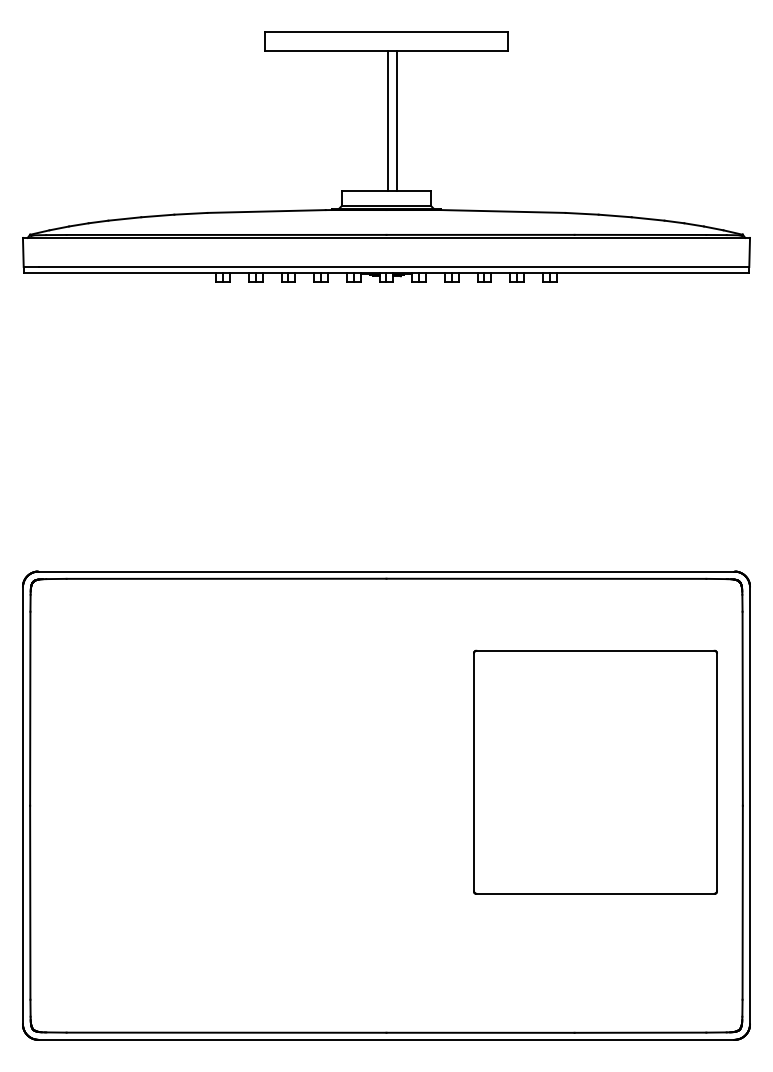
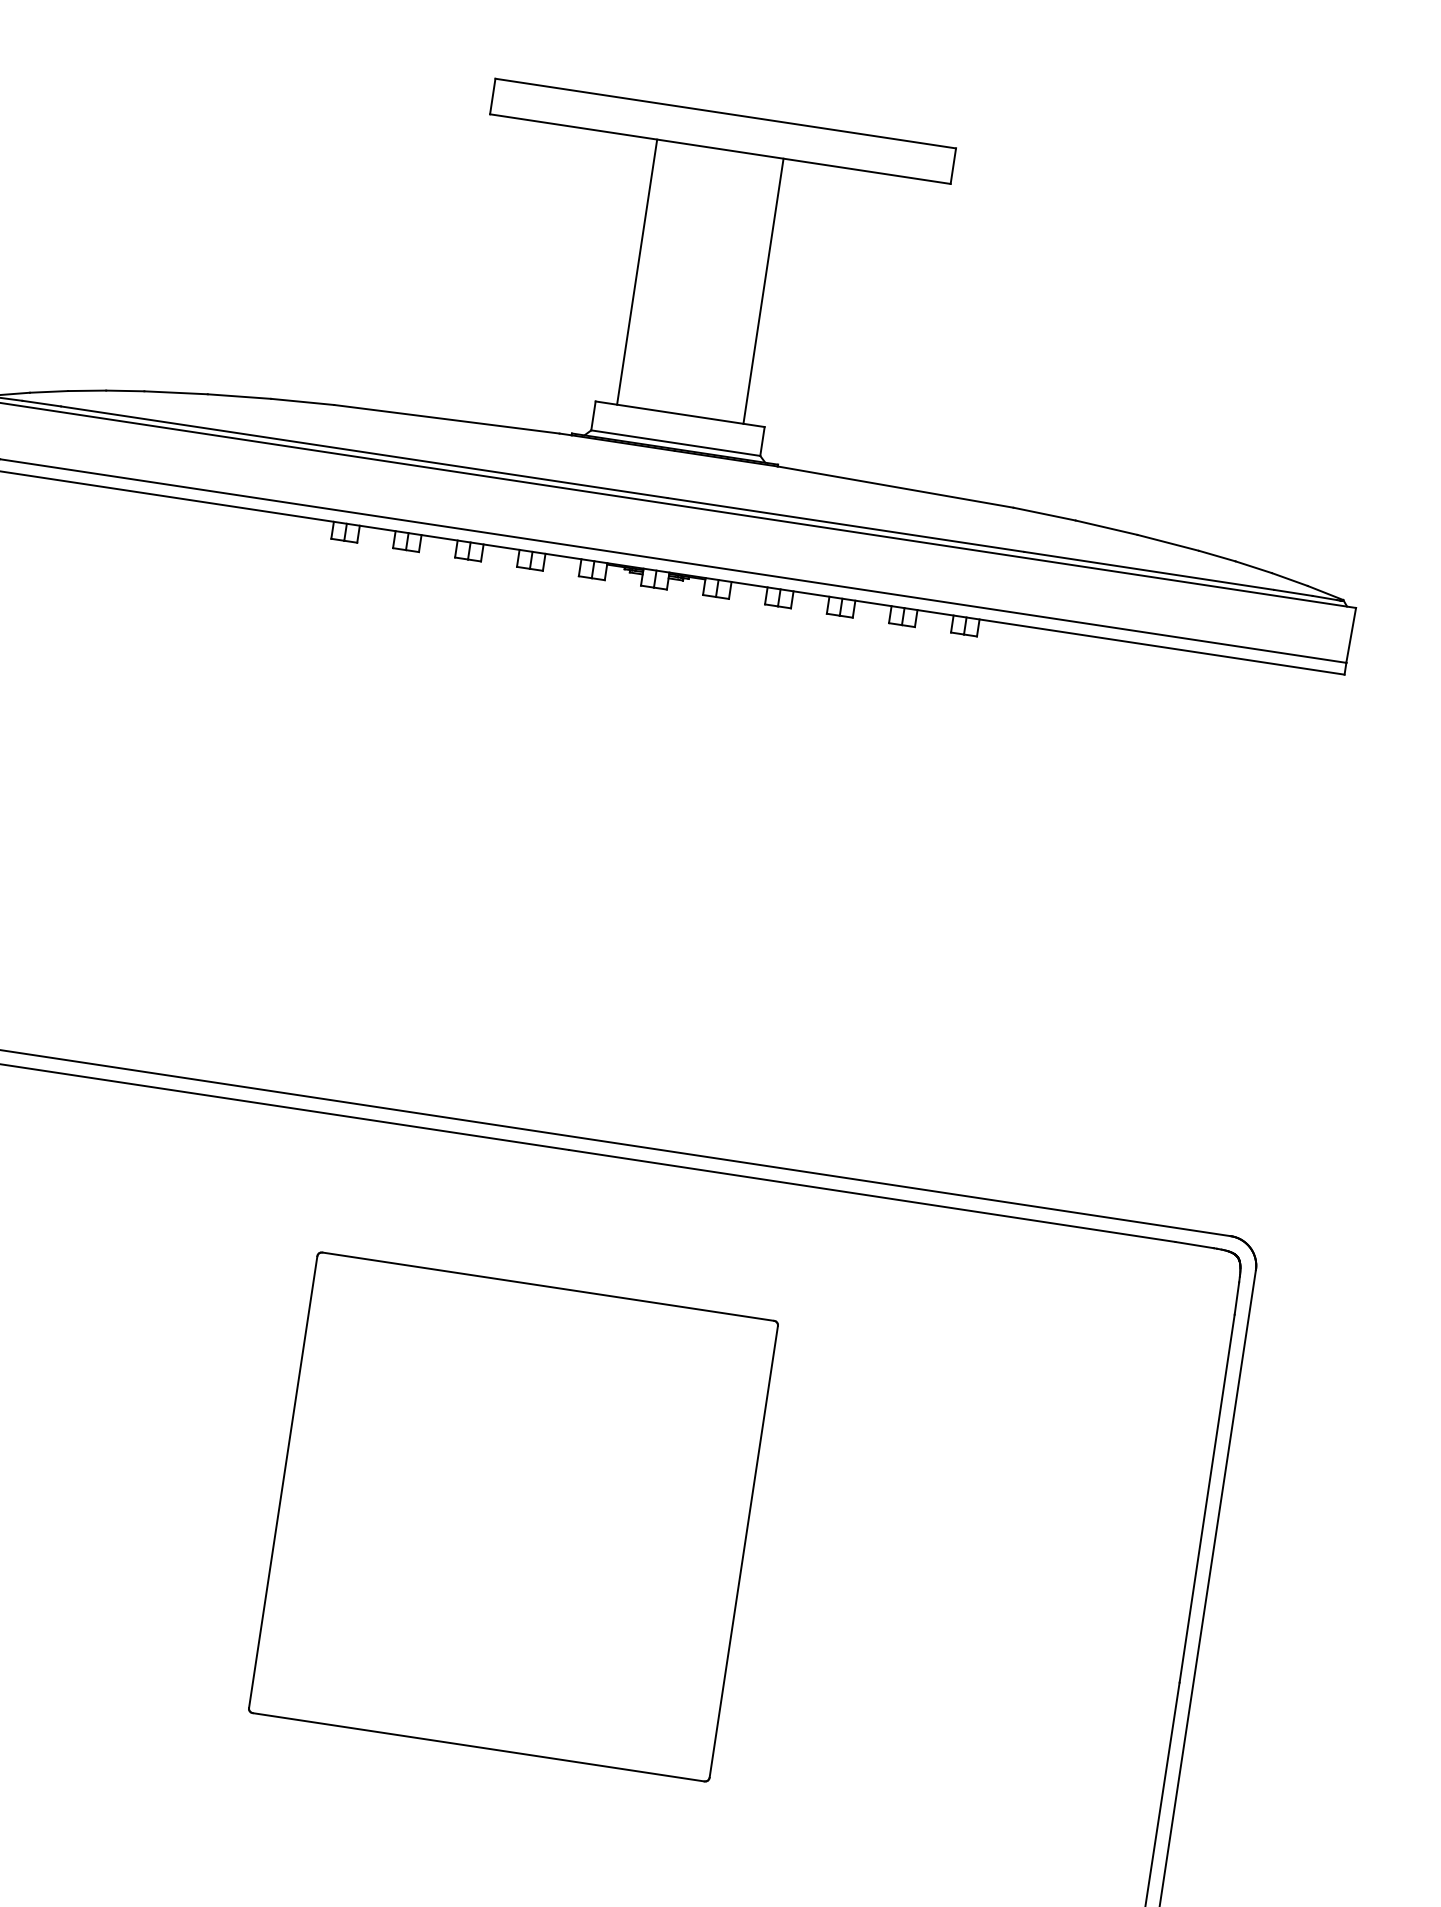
line: (387, 120) -> (762, 290), moved
line: (397, 120) -> (637, 271), moved
part: (595, 771) -> (513, 1515), moved

